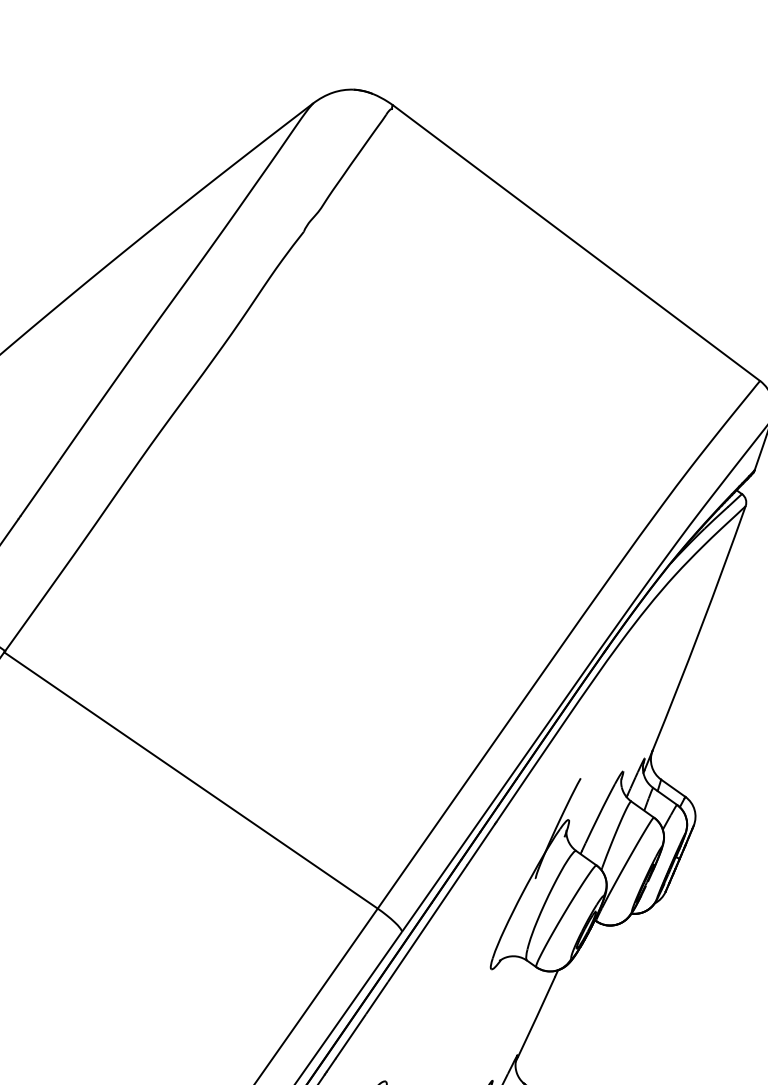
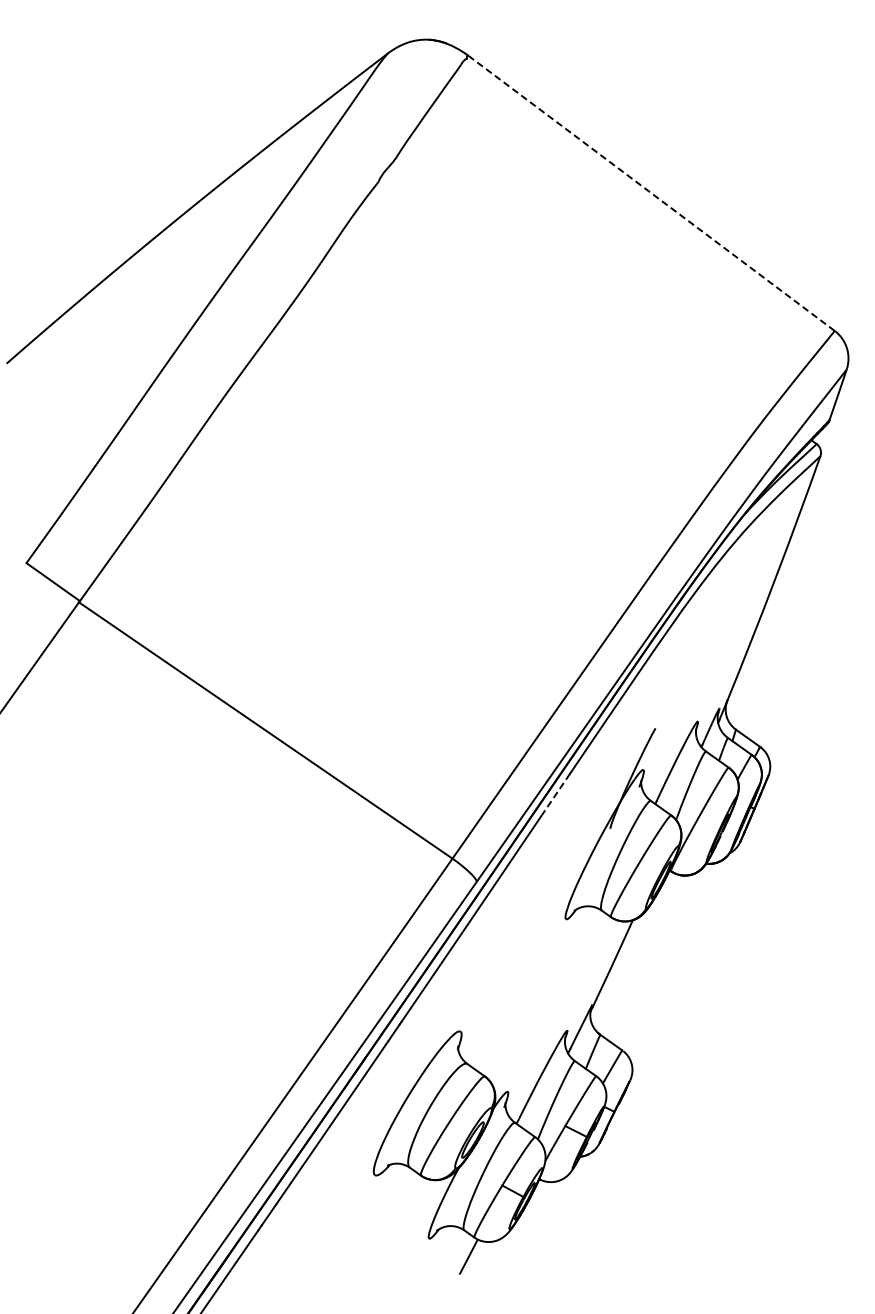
line: (575, 242) -> (650, 192), solid -> dashed
line: (481, 844) -> (556, 794), solid -> dashed

